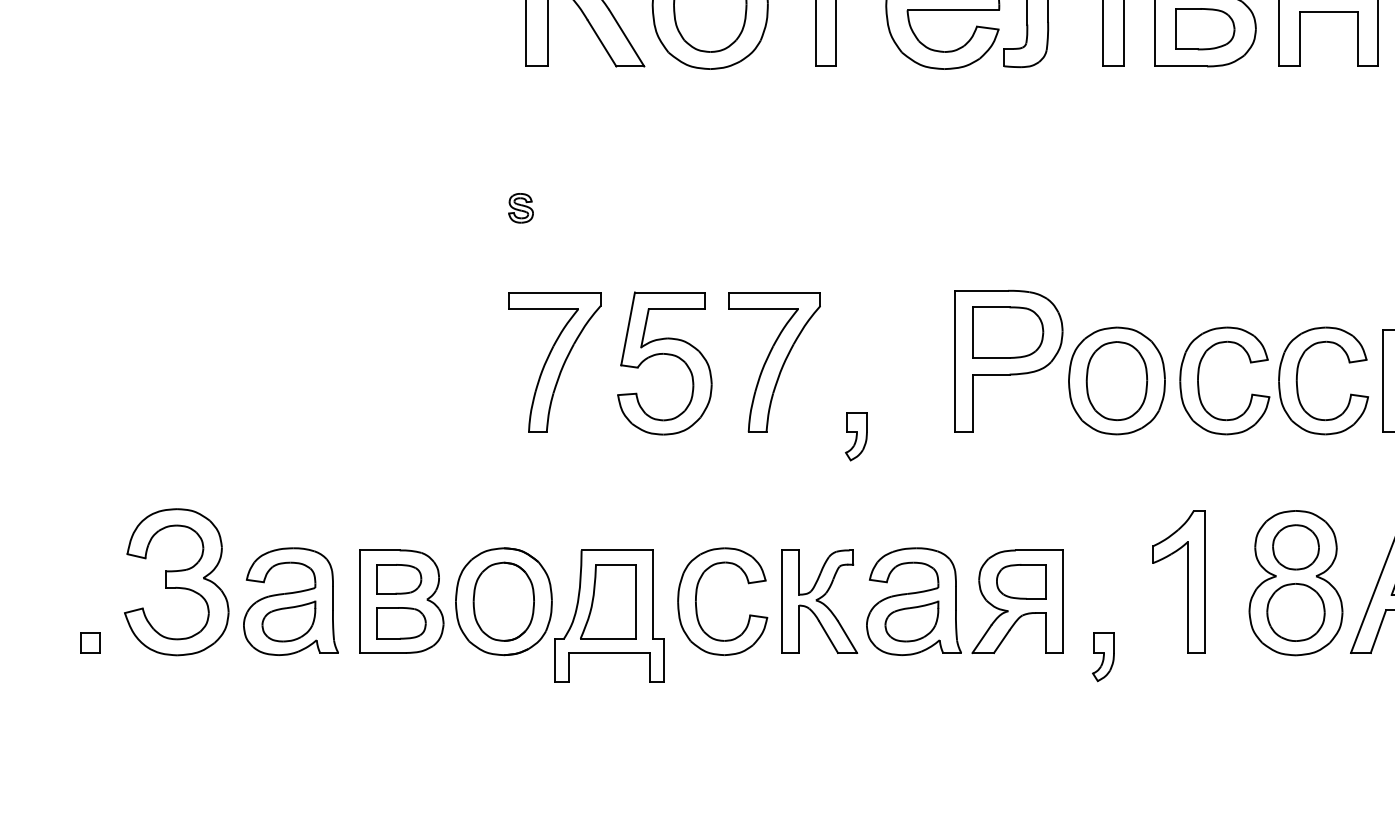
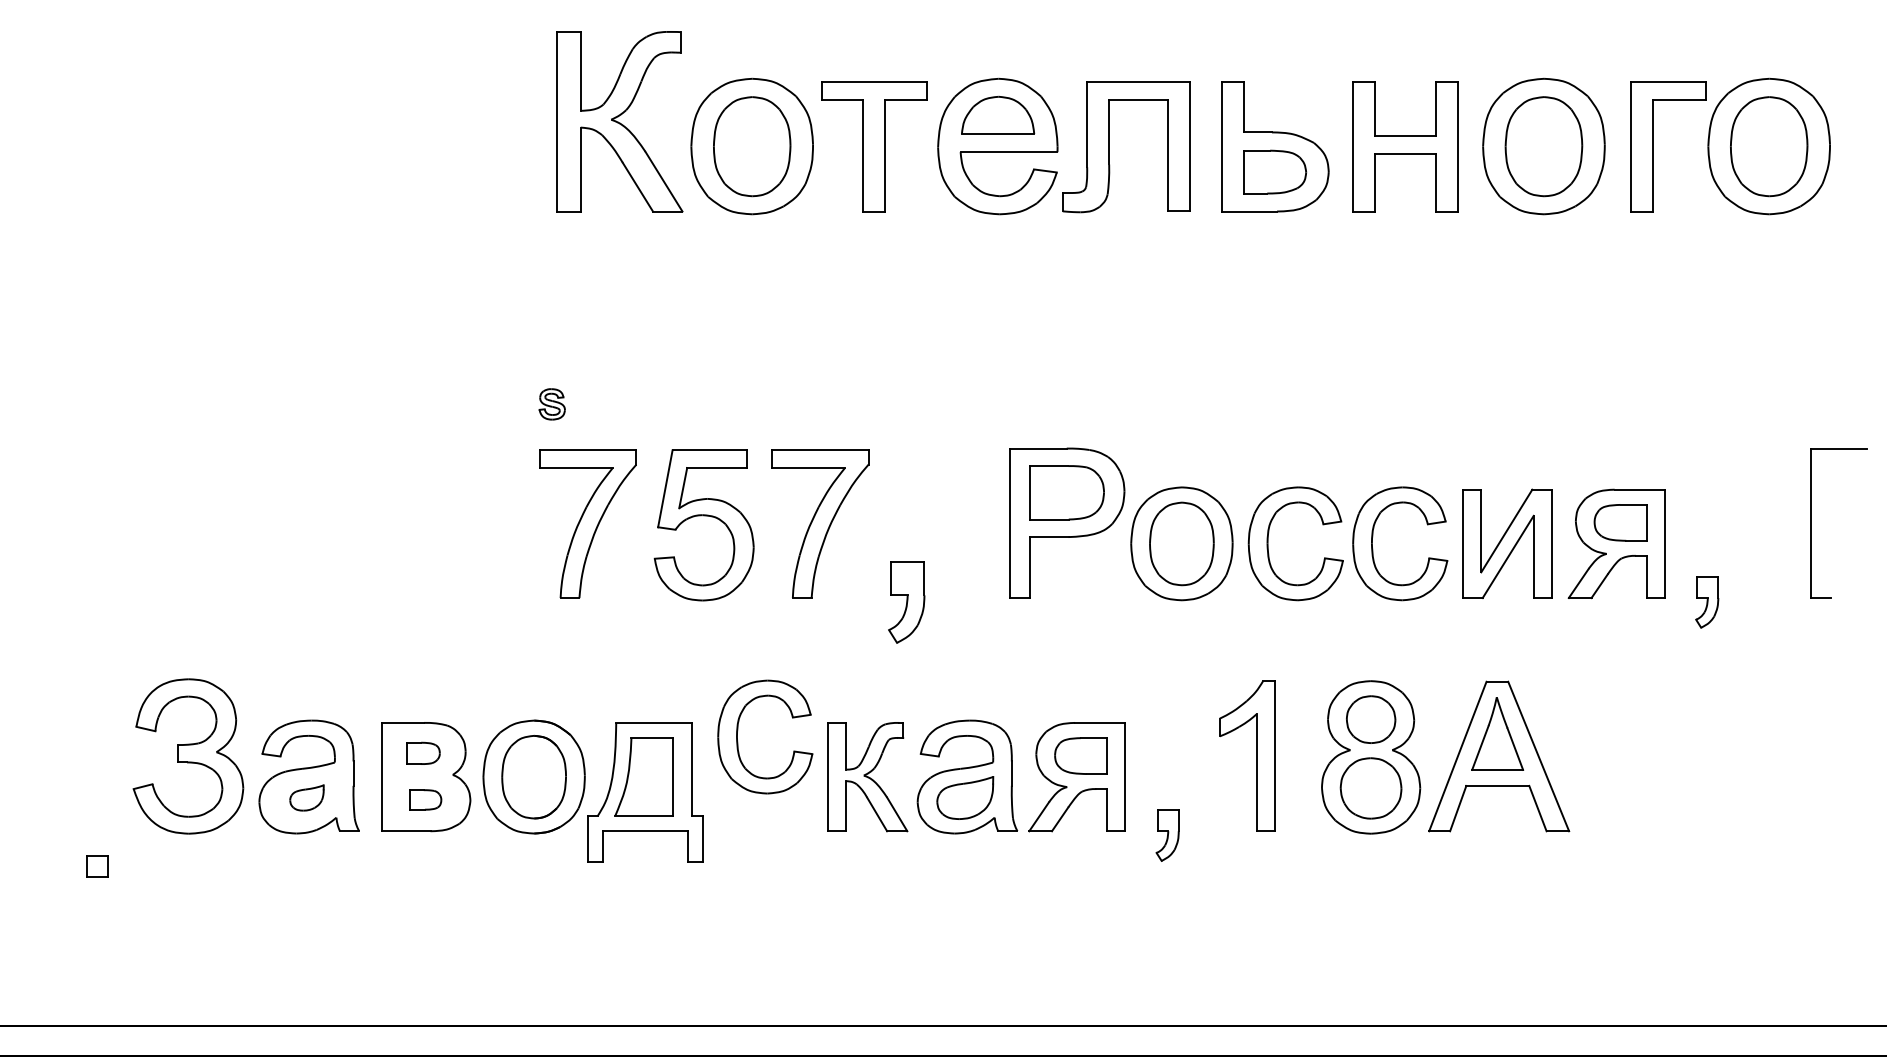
part: (520, 208) -> (551, 404), moved
part: (856, 436) -> (906, 602), size x1.6
part: (399, 579) -> (423, 753), size x0.7
part: (697, 605) -> (738, 741), moved
part: (288, 621) -> (306, 797), size x0.6
part: (401, 622) -> (425, 799), size x0.6
part: (90, 642) -> (97, 866), moved

